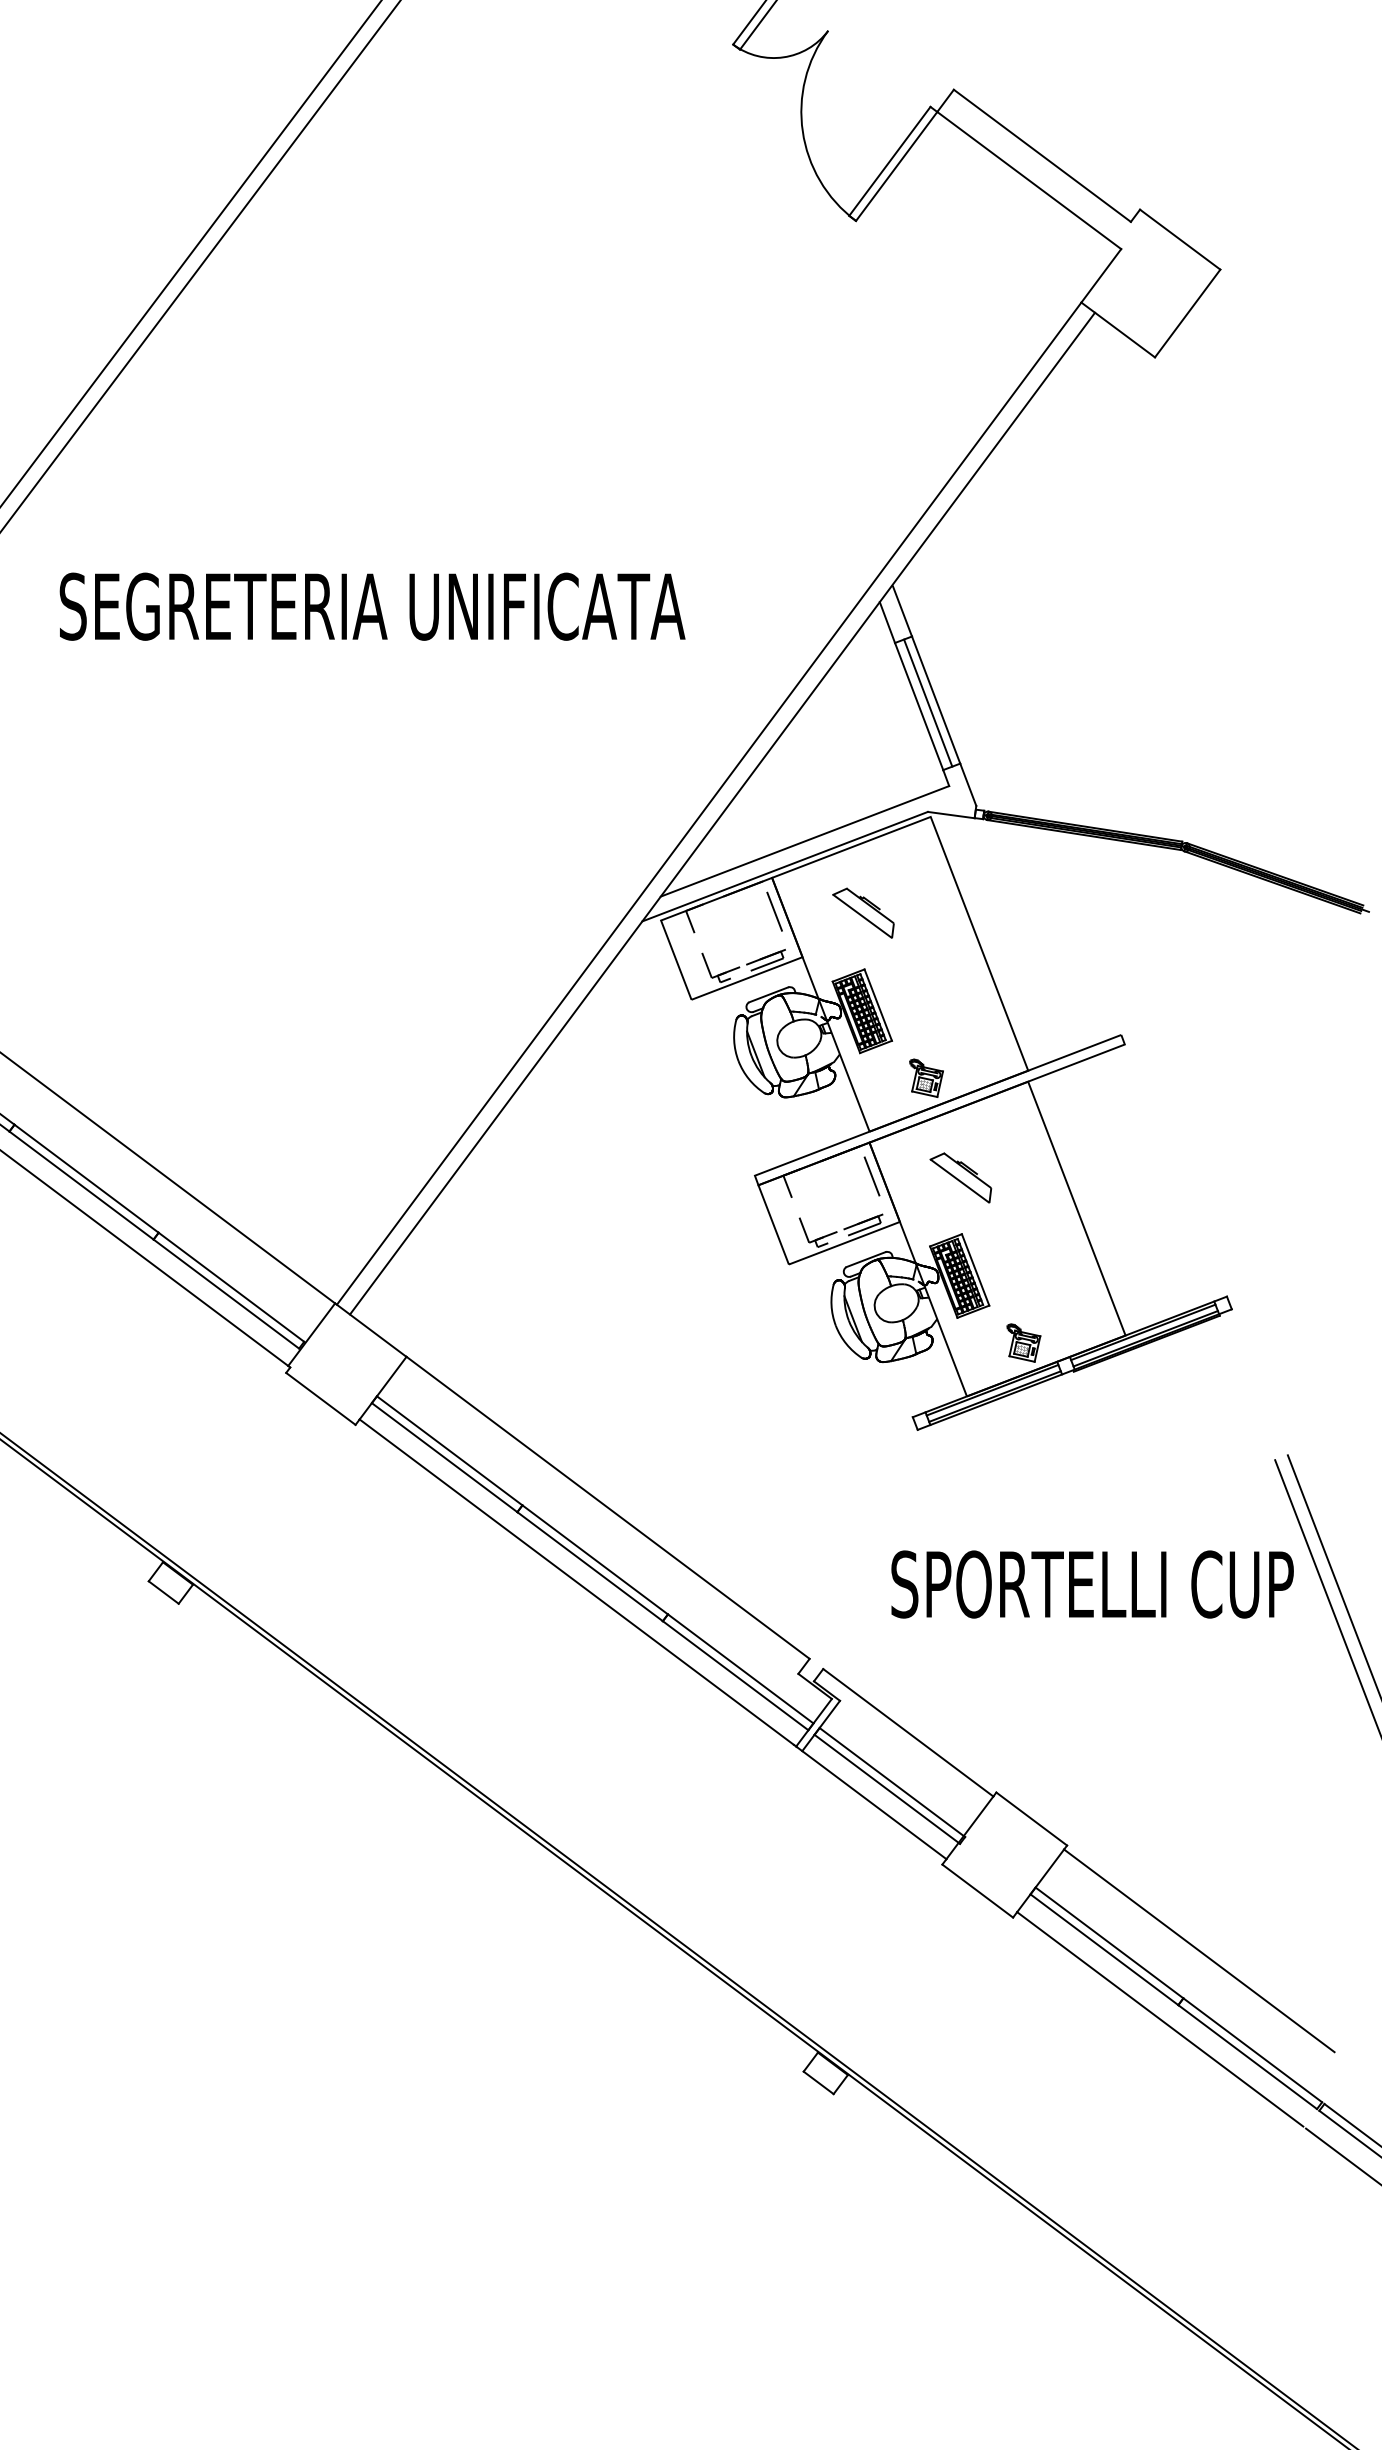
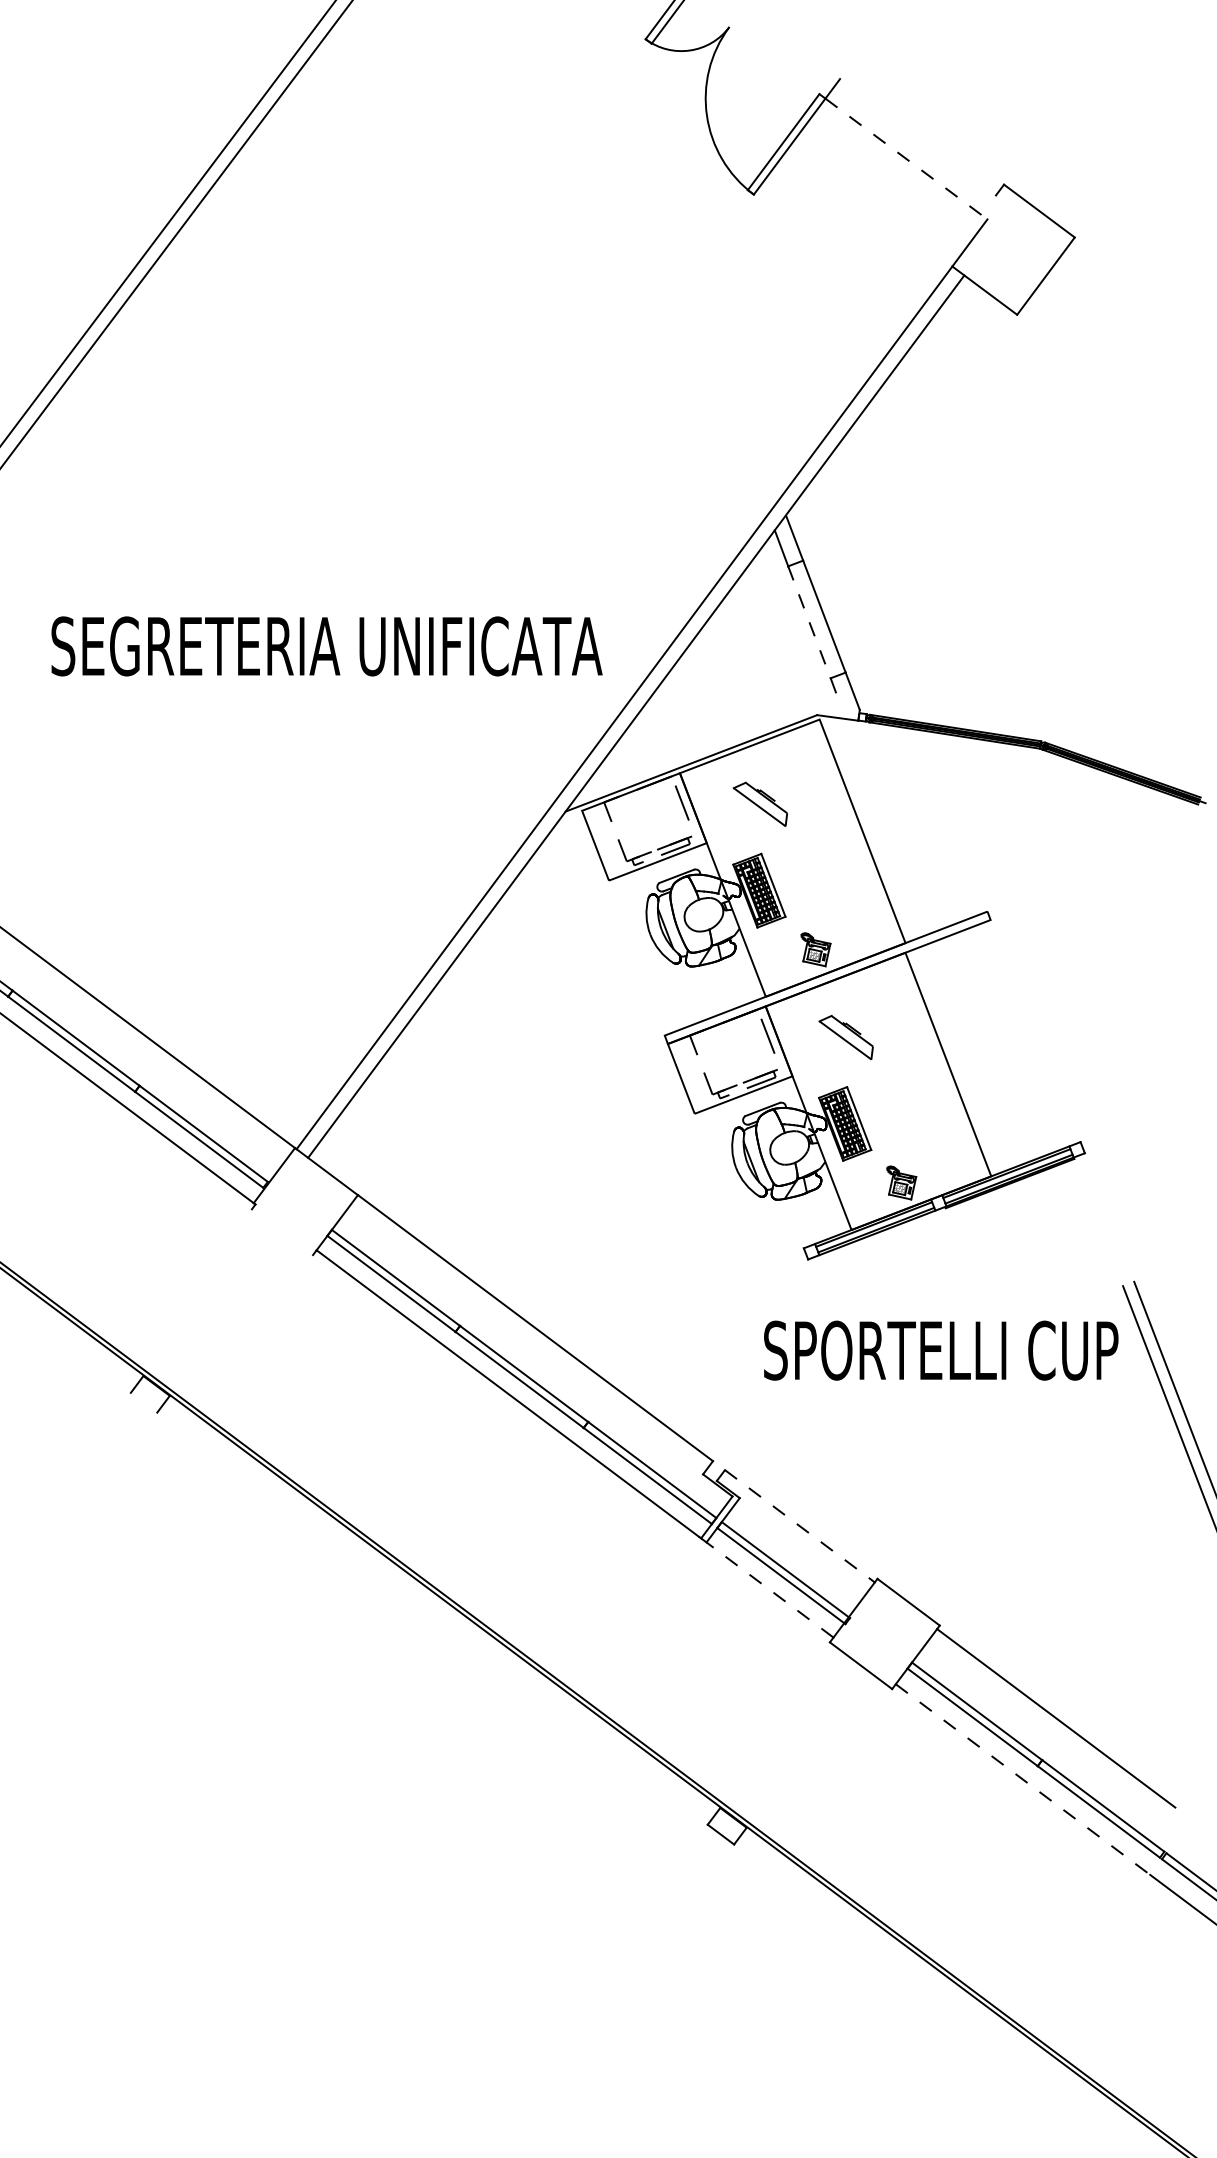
line: (1041, 156) -> (917, 137), removed
line: (1029, 181) -> (906, 159), solid -> dashed
text: (371, 606) -> (326, 646), moved
line: (928, 703) -> (817, 619), removed
line: (919, 706) -> (809, 622), solid -> dashed
line: (804, 840) -> (708, 740), removed
line: (320, 1399) -> (282, 1232), removed
text: (1092, 1584) -> (941, 1350), moved
line: (163, 1592) -> (143, 1402), removed
line: (907, 1733) -> (799, 1526), solid -> dashed
line: (871, 1803) -> (767, 1588), solid -> dashed
line: (1161, 2019) -> (1022, 1778), solid -> dashed

